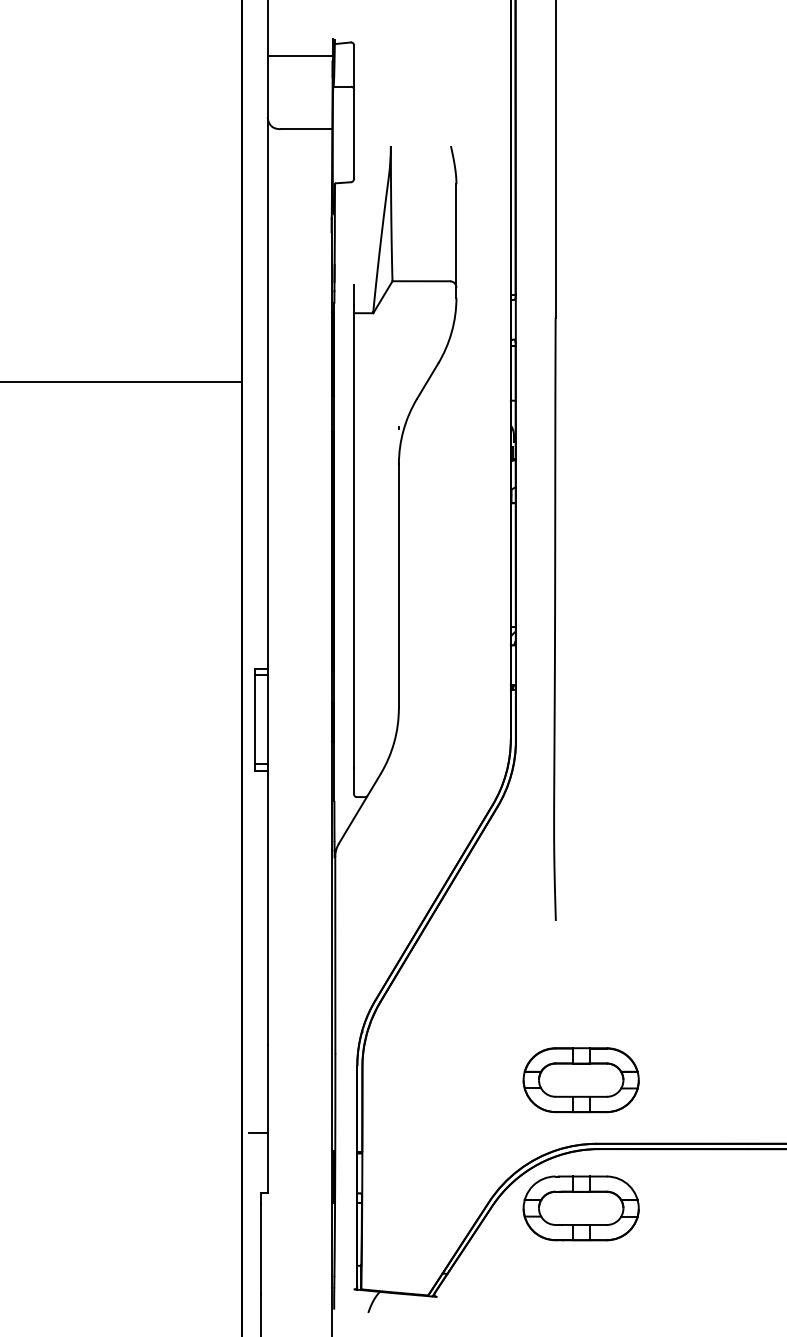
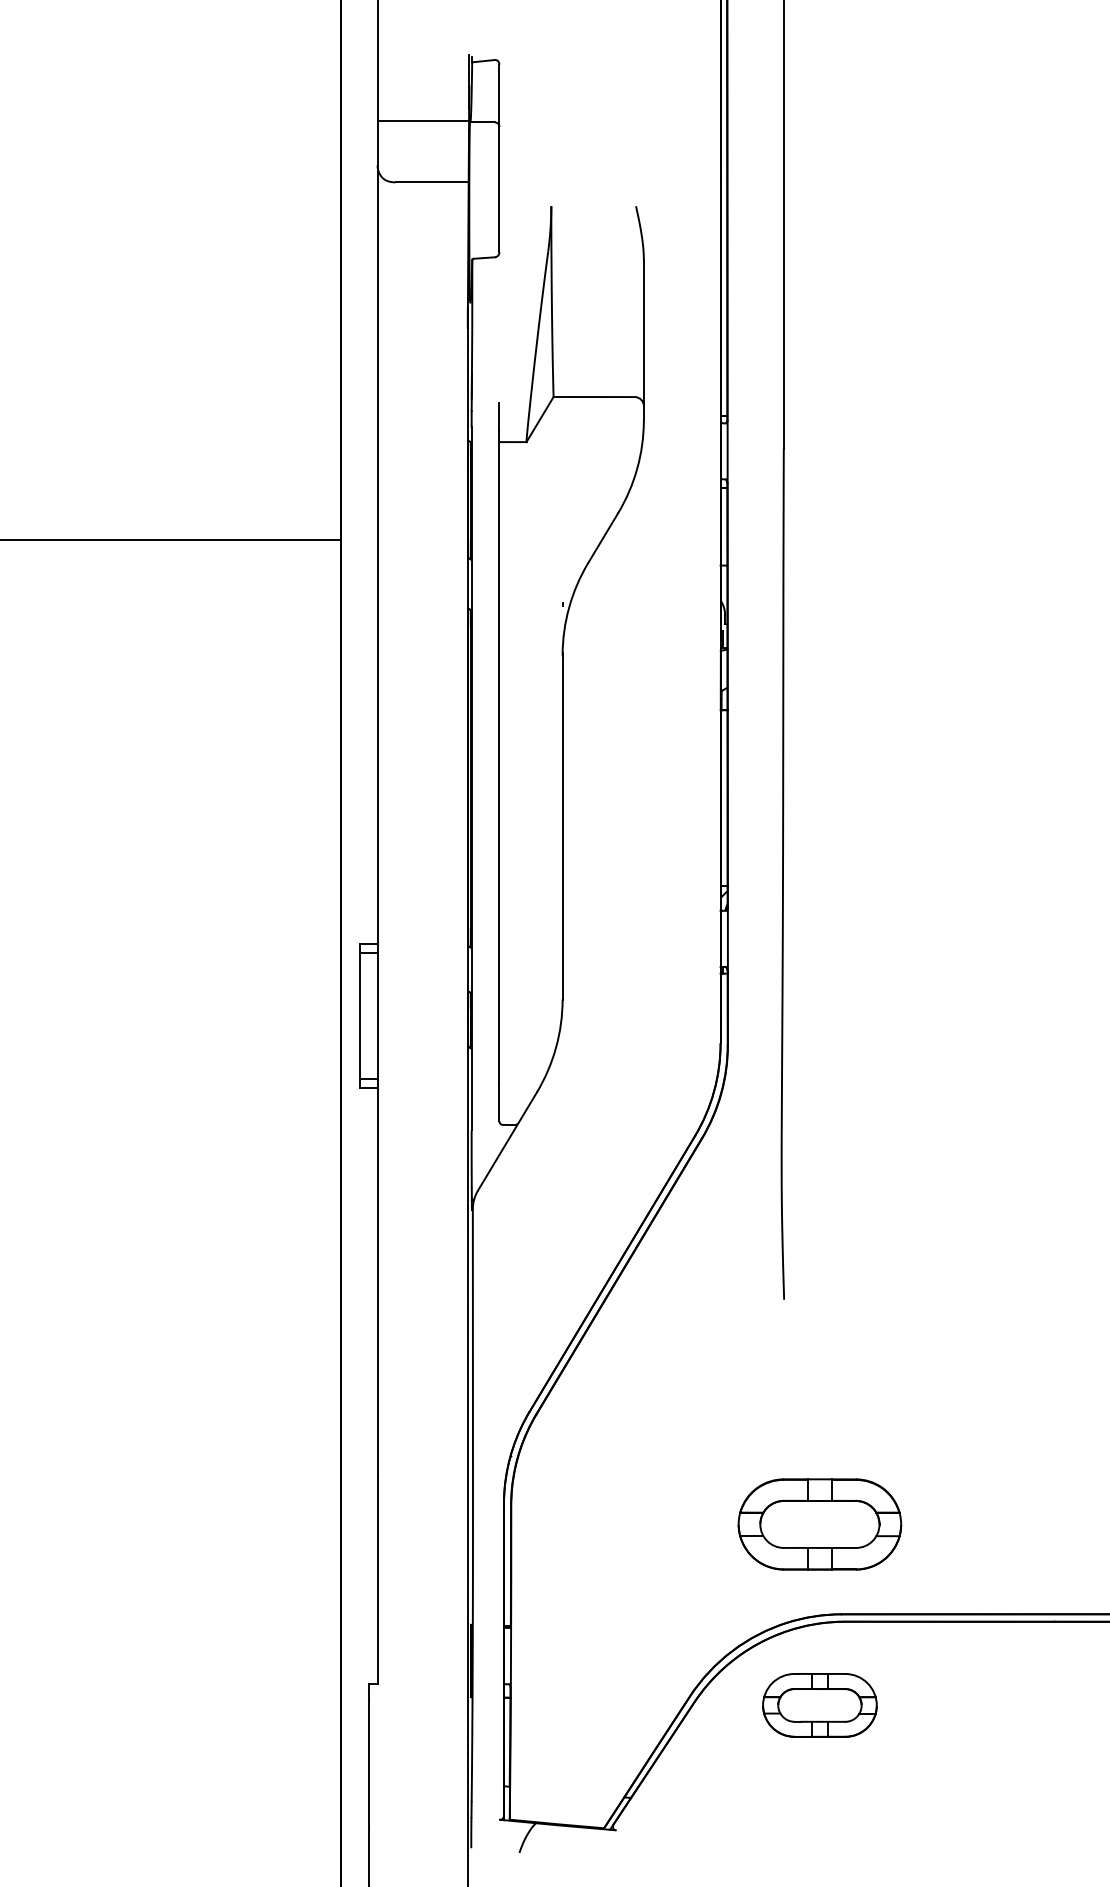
line: (300, 56) -> (423, 120), moved
line: (257, 1133) -> (363, 1599), removed
part: (580, 1208) -> (819, 1705), size x0.7

